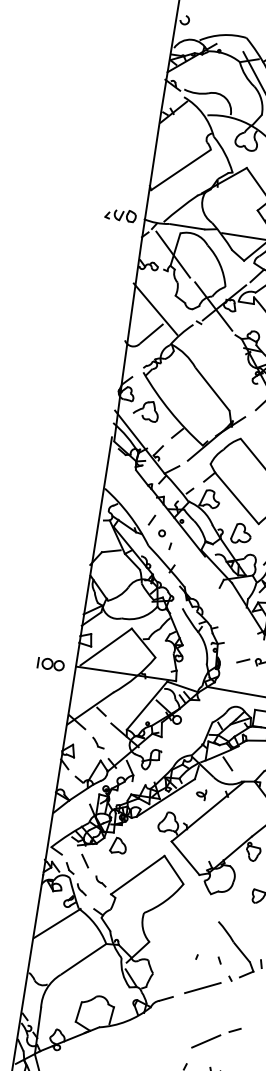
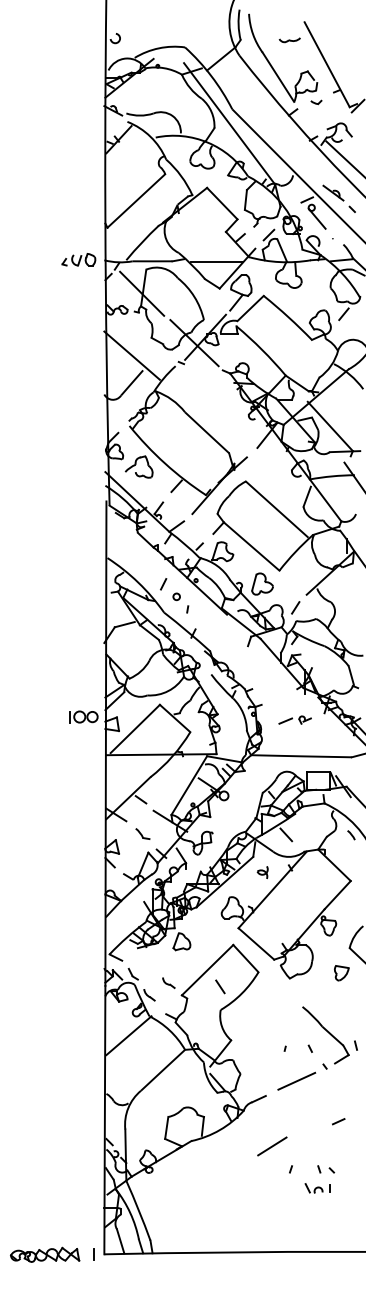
part: (51, 663) -> (83, 716), moved
line: (85, 860) -> (220, 986), moved
line: (206, 1041) -> (272, 1146), moved

